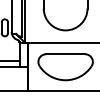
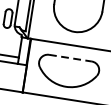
line: (66, 54) -> (71, 58), solid -> dashed

